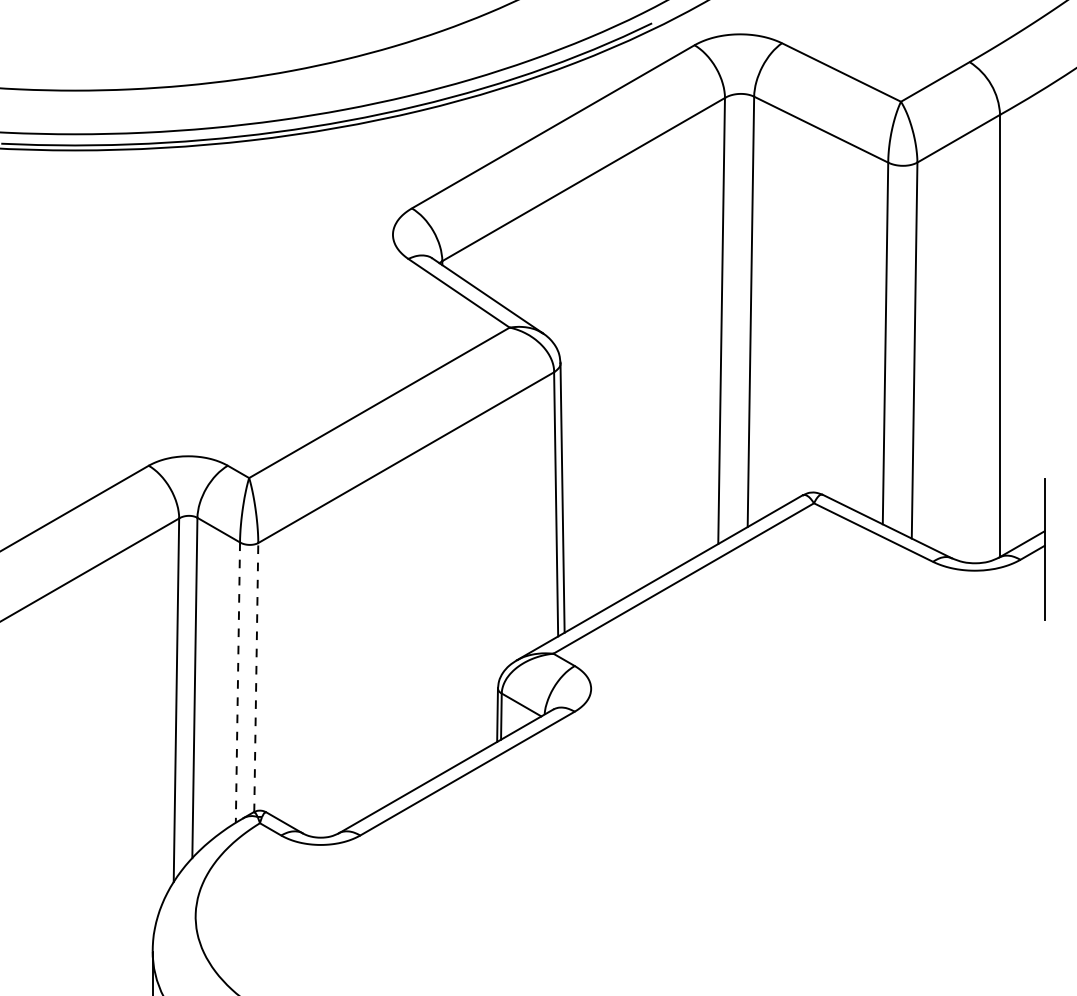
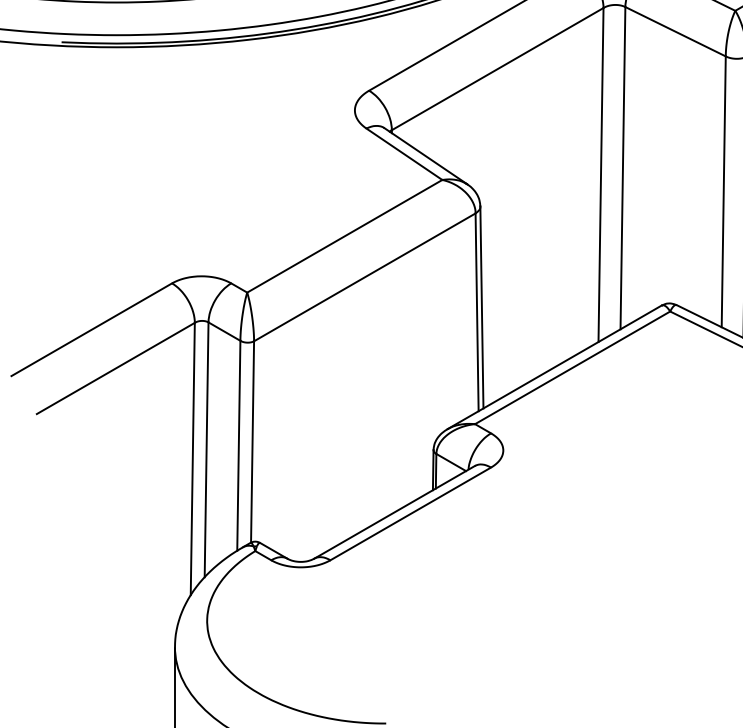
line: (256, 677) -> (252, 441), dashed -> solid
line: (237, 683) -> (238, 446), dashed -> solid

